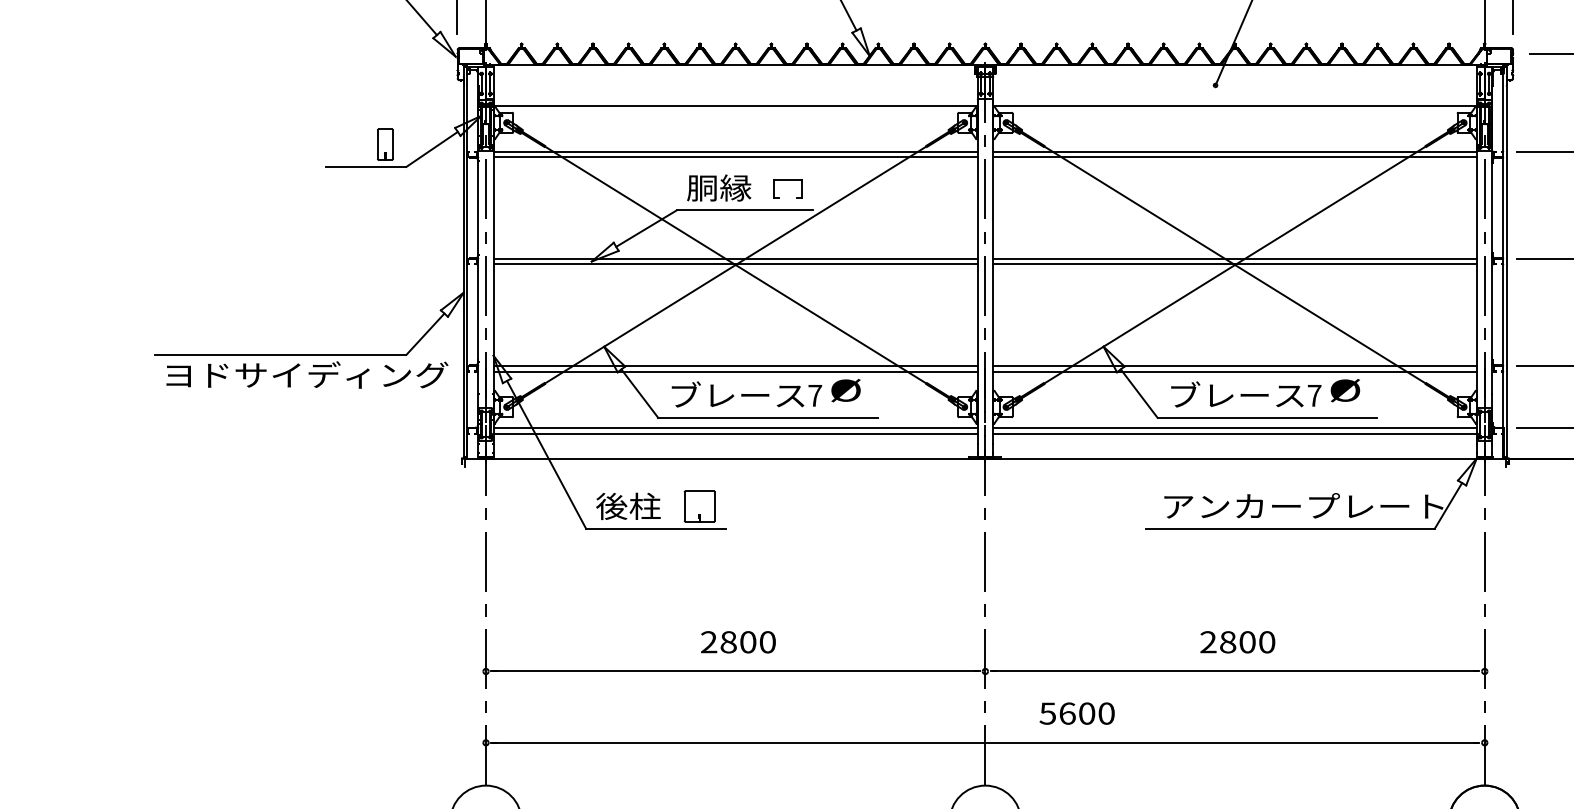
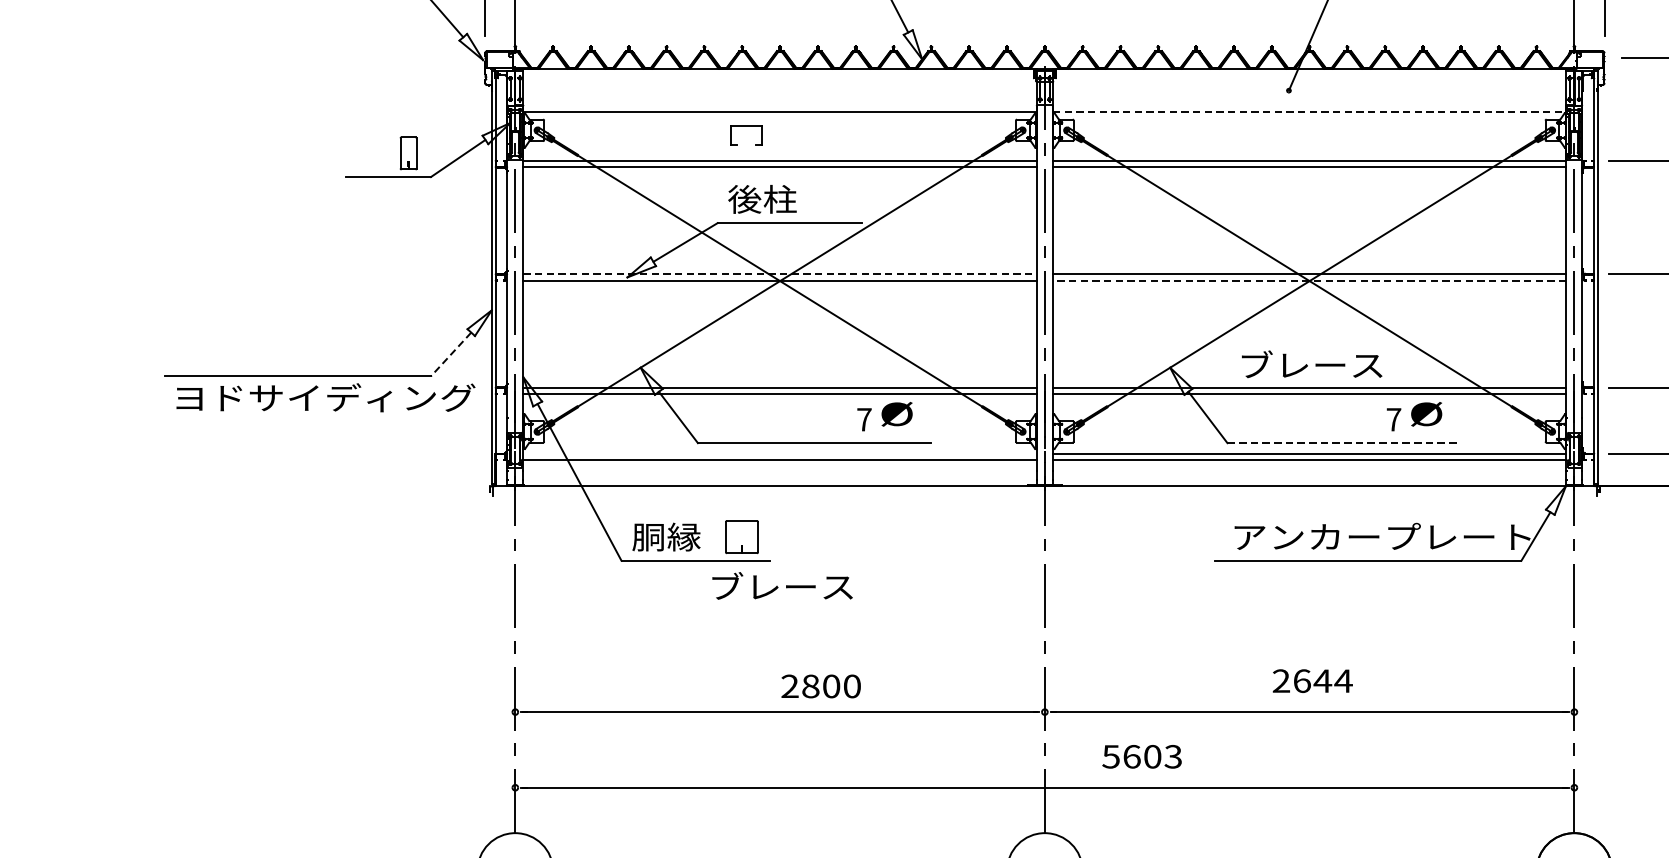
line: (1235, 105) -> (1310, 111), solid -> dashed
part: (787, 180) -> (745, 126), moved
text: (718, 187) -> (761, 198), 胴縁 -> 後柱
line: (736, 258) -> (780, 274), solid -> dashed
line: (1234, 264) -> (1309, 280), solid -> dashed
line: (425, 334) -> (451, 354), solid -> dashed
text: (737, 394) -> (782, 585), moved
text: (1237, 394) -> (1312, 364), moved
line: (1267, 417) -> (1344, 442), solid -> dashed
line: (735, 428) -> (779, 454), removed
text: (628, 506) -> (666, 537), 後柱 -> 胴縁
text: (738, 642) -> (821, 686), moved
text: (1247, 642) -> (1322, 681), 2800 -> 2644
text: (1106, 713) -> (1173, 756), 5600 -> 5603

